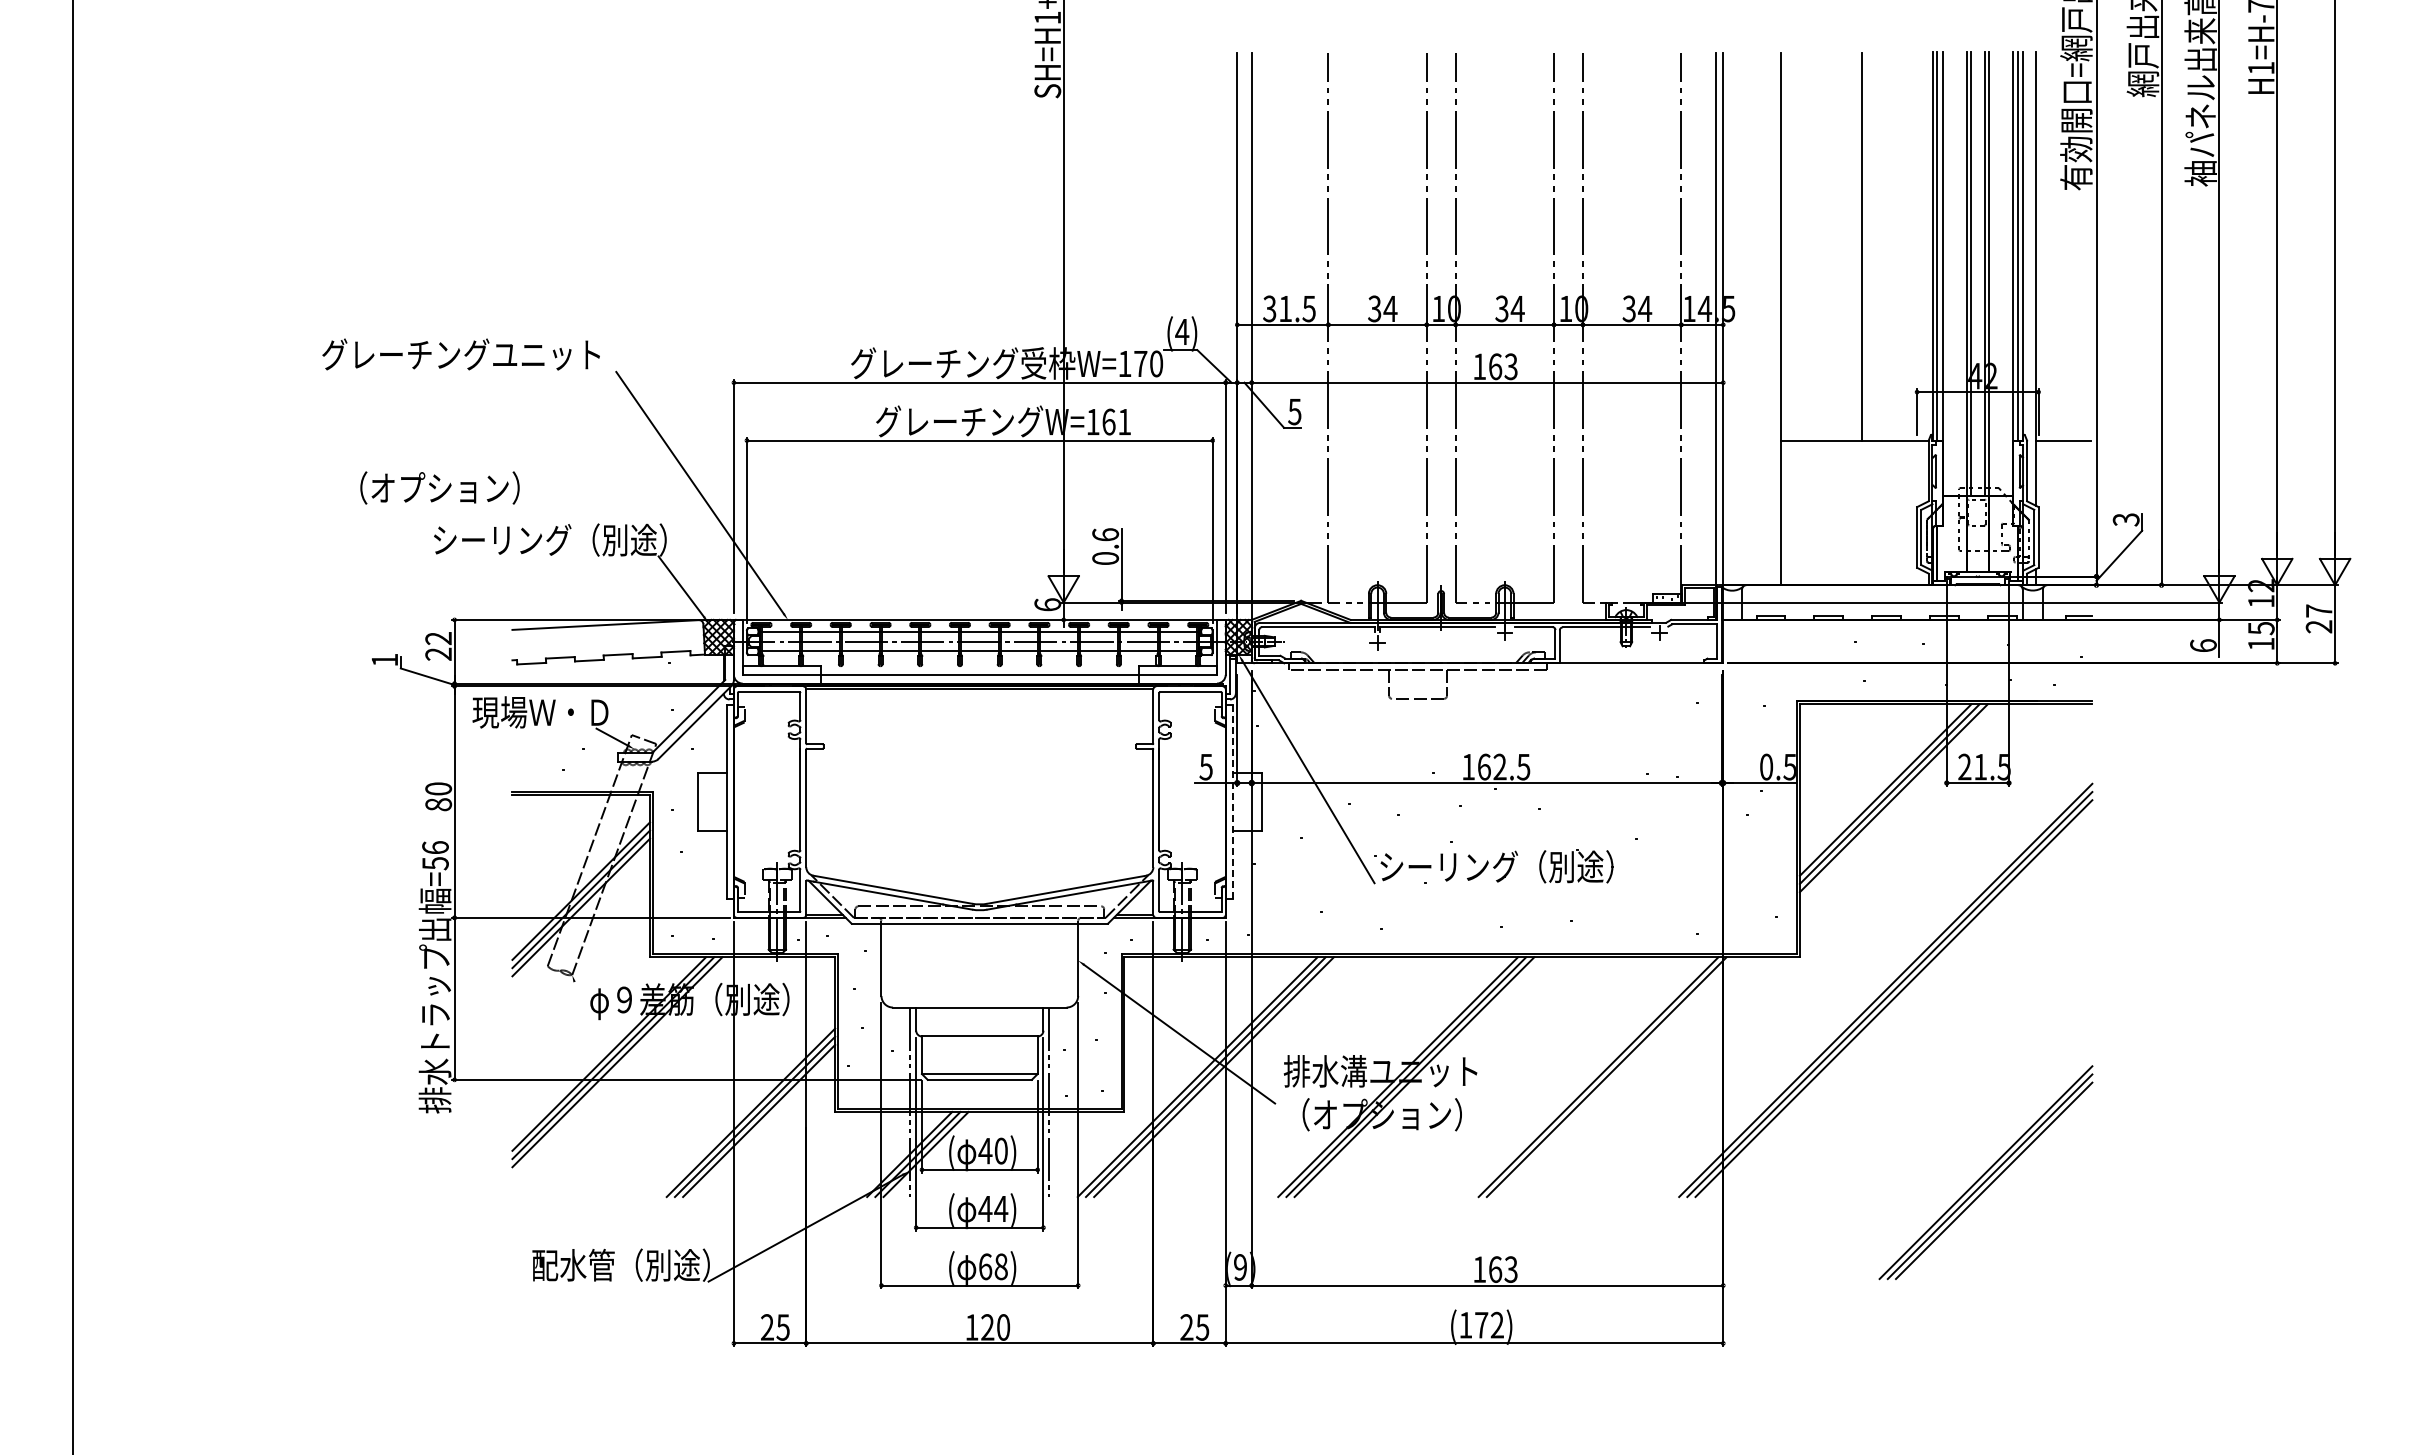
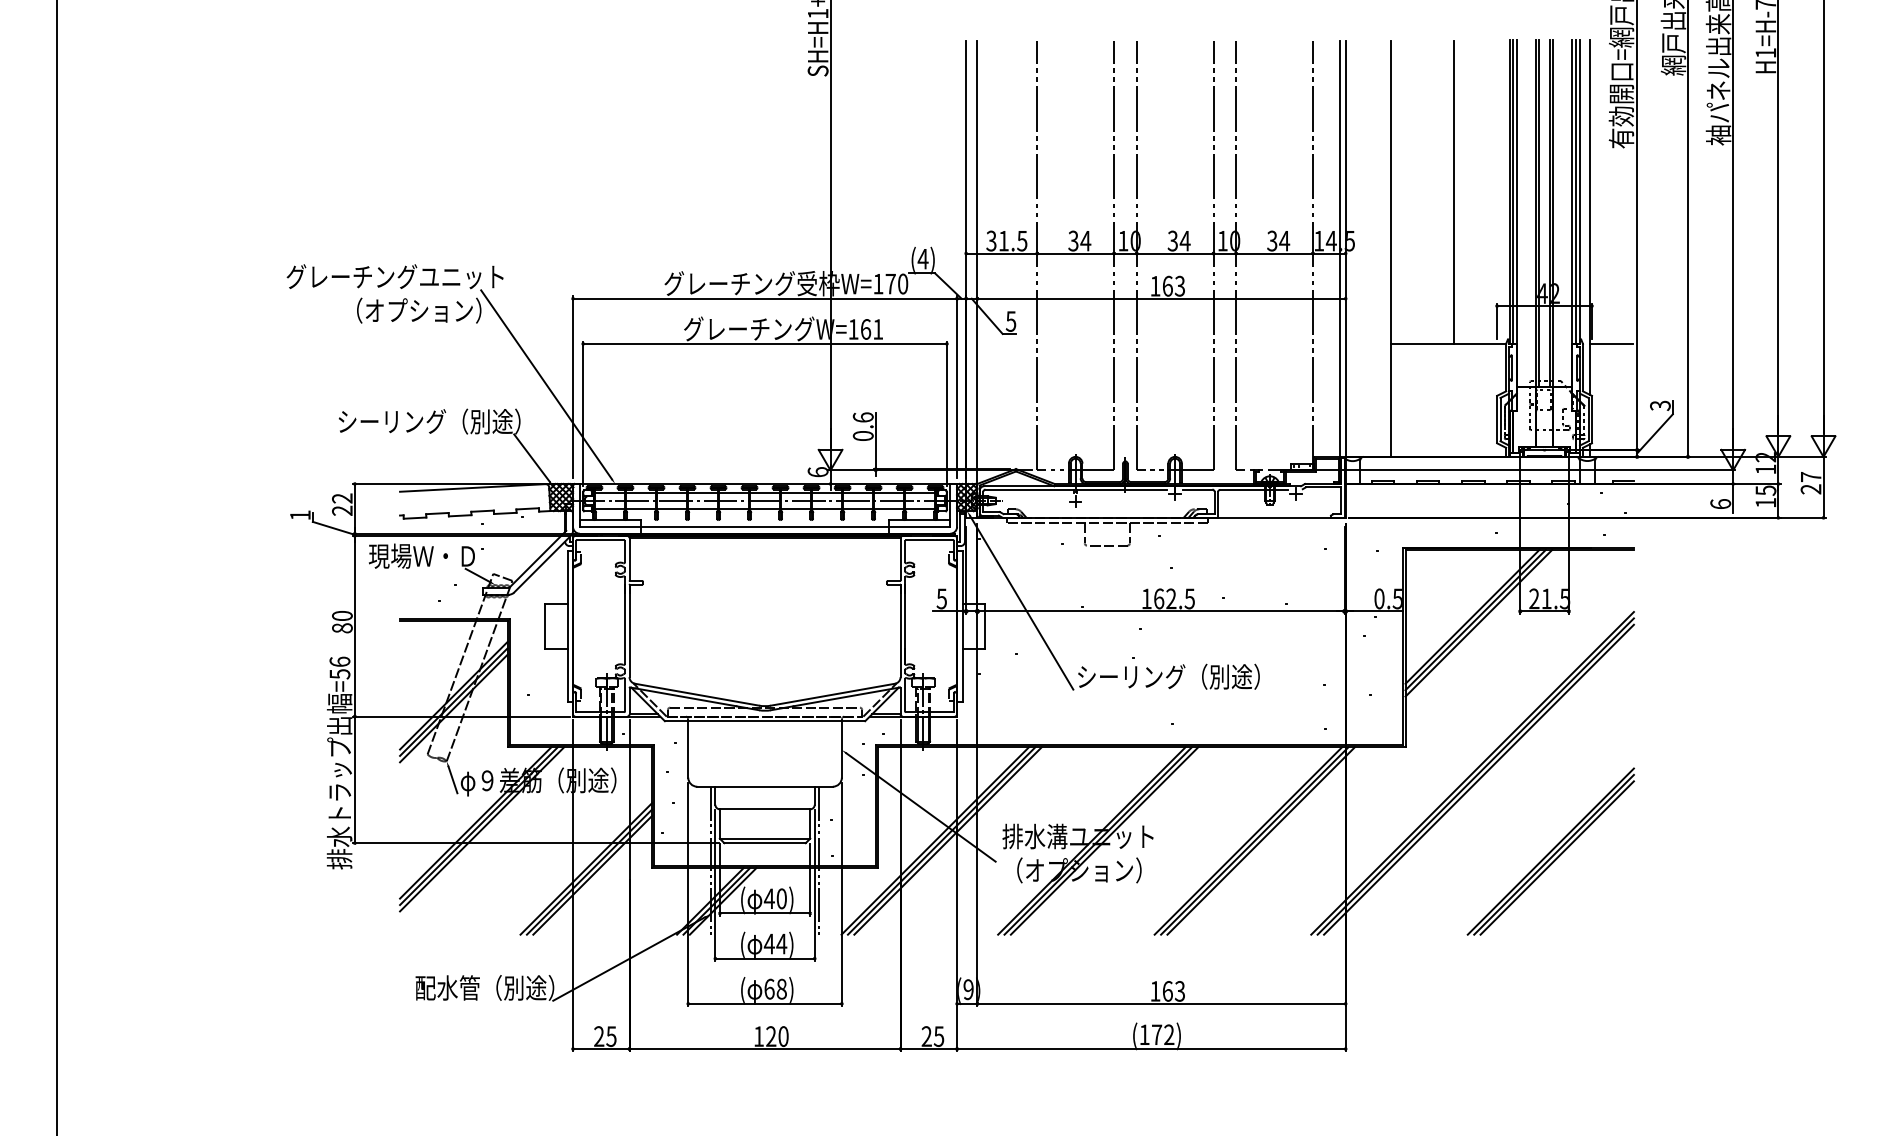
text: (460, 354) -> (394, 276), moved
text: (439, 487) -> (418, 310), moved
line: (1232, 802) -> (962, 626), dashed -> solid
line: (579, 998) -> (452, 779), added
line: (1614, 1077) -> (1260, 841), added
part: (1985, 1172) -> (1550, 851), moved

